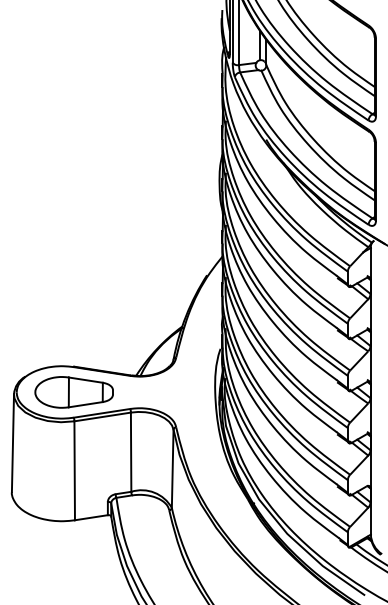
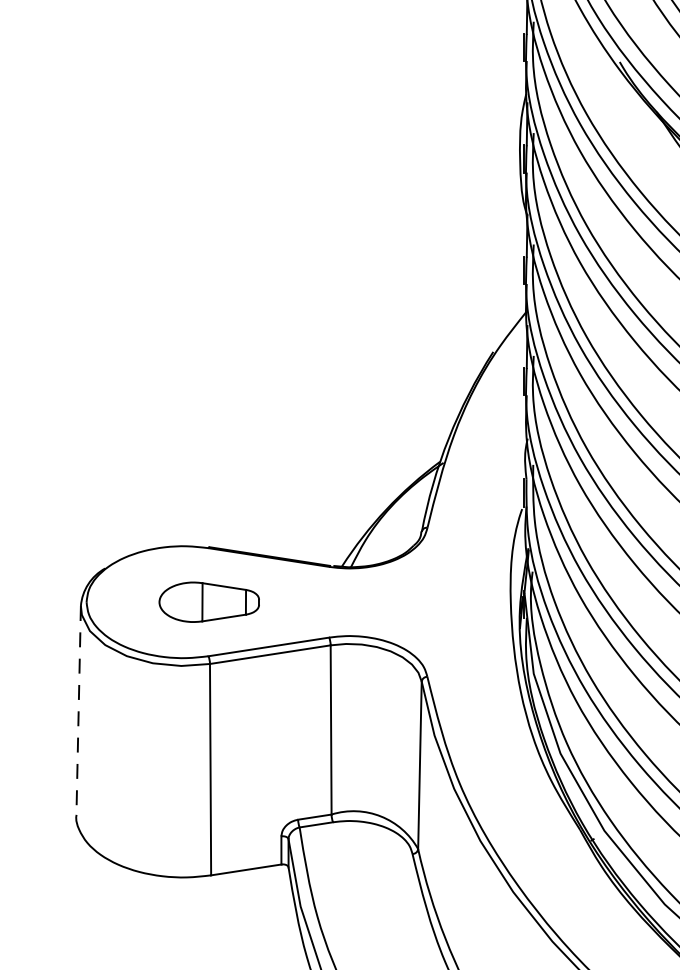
part: (73, 392) -> (207, 602), size x0.6
line: (12, 443) -> (77, 711), solid -> dashed

